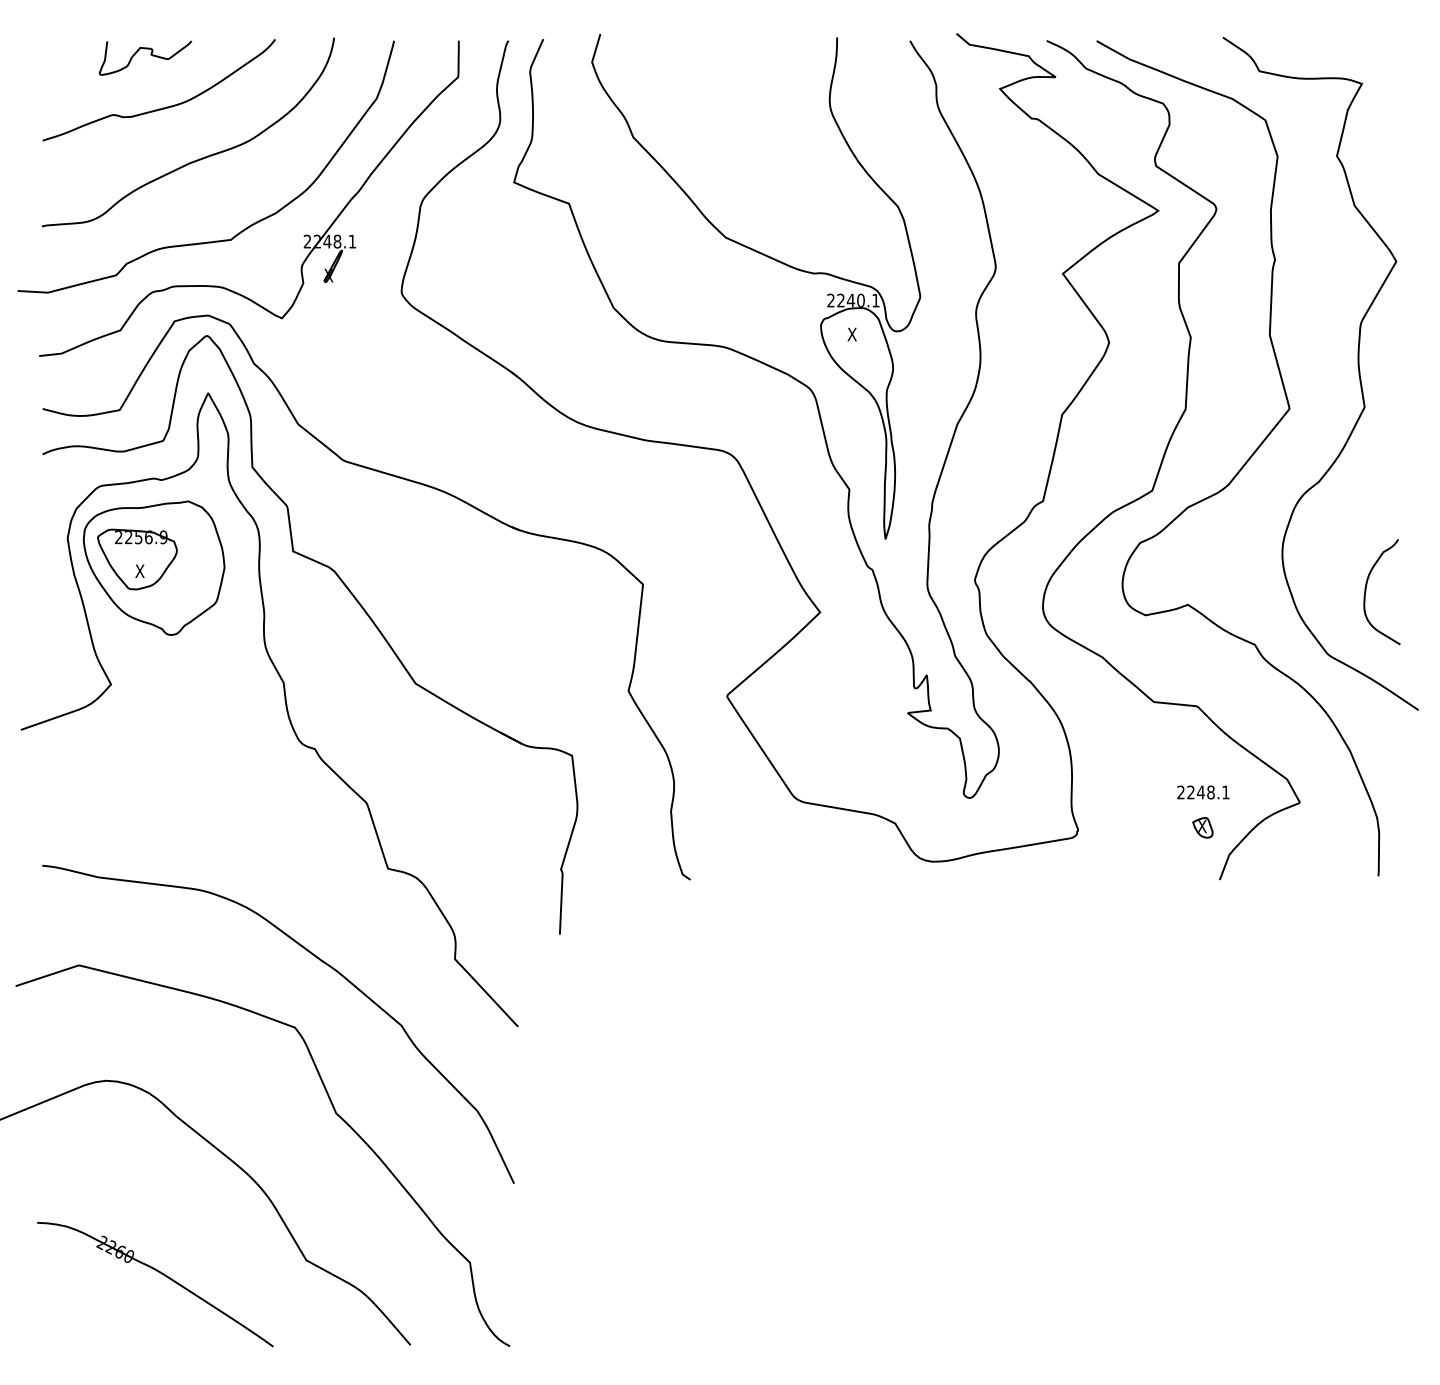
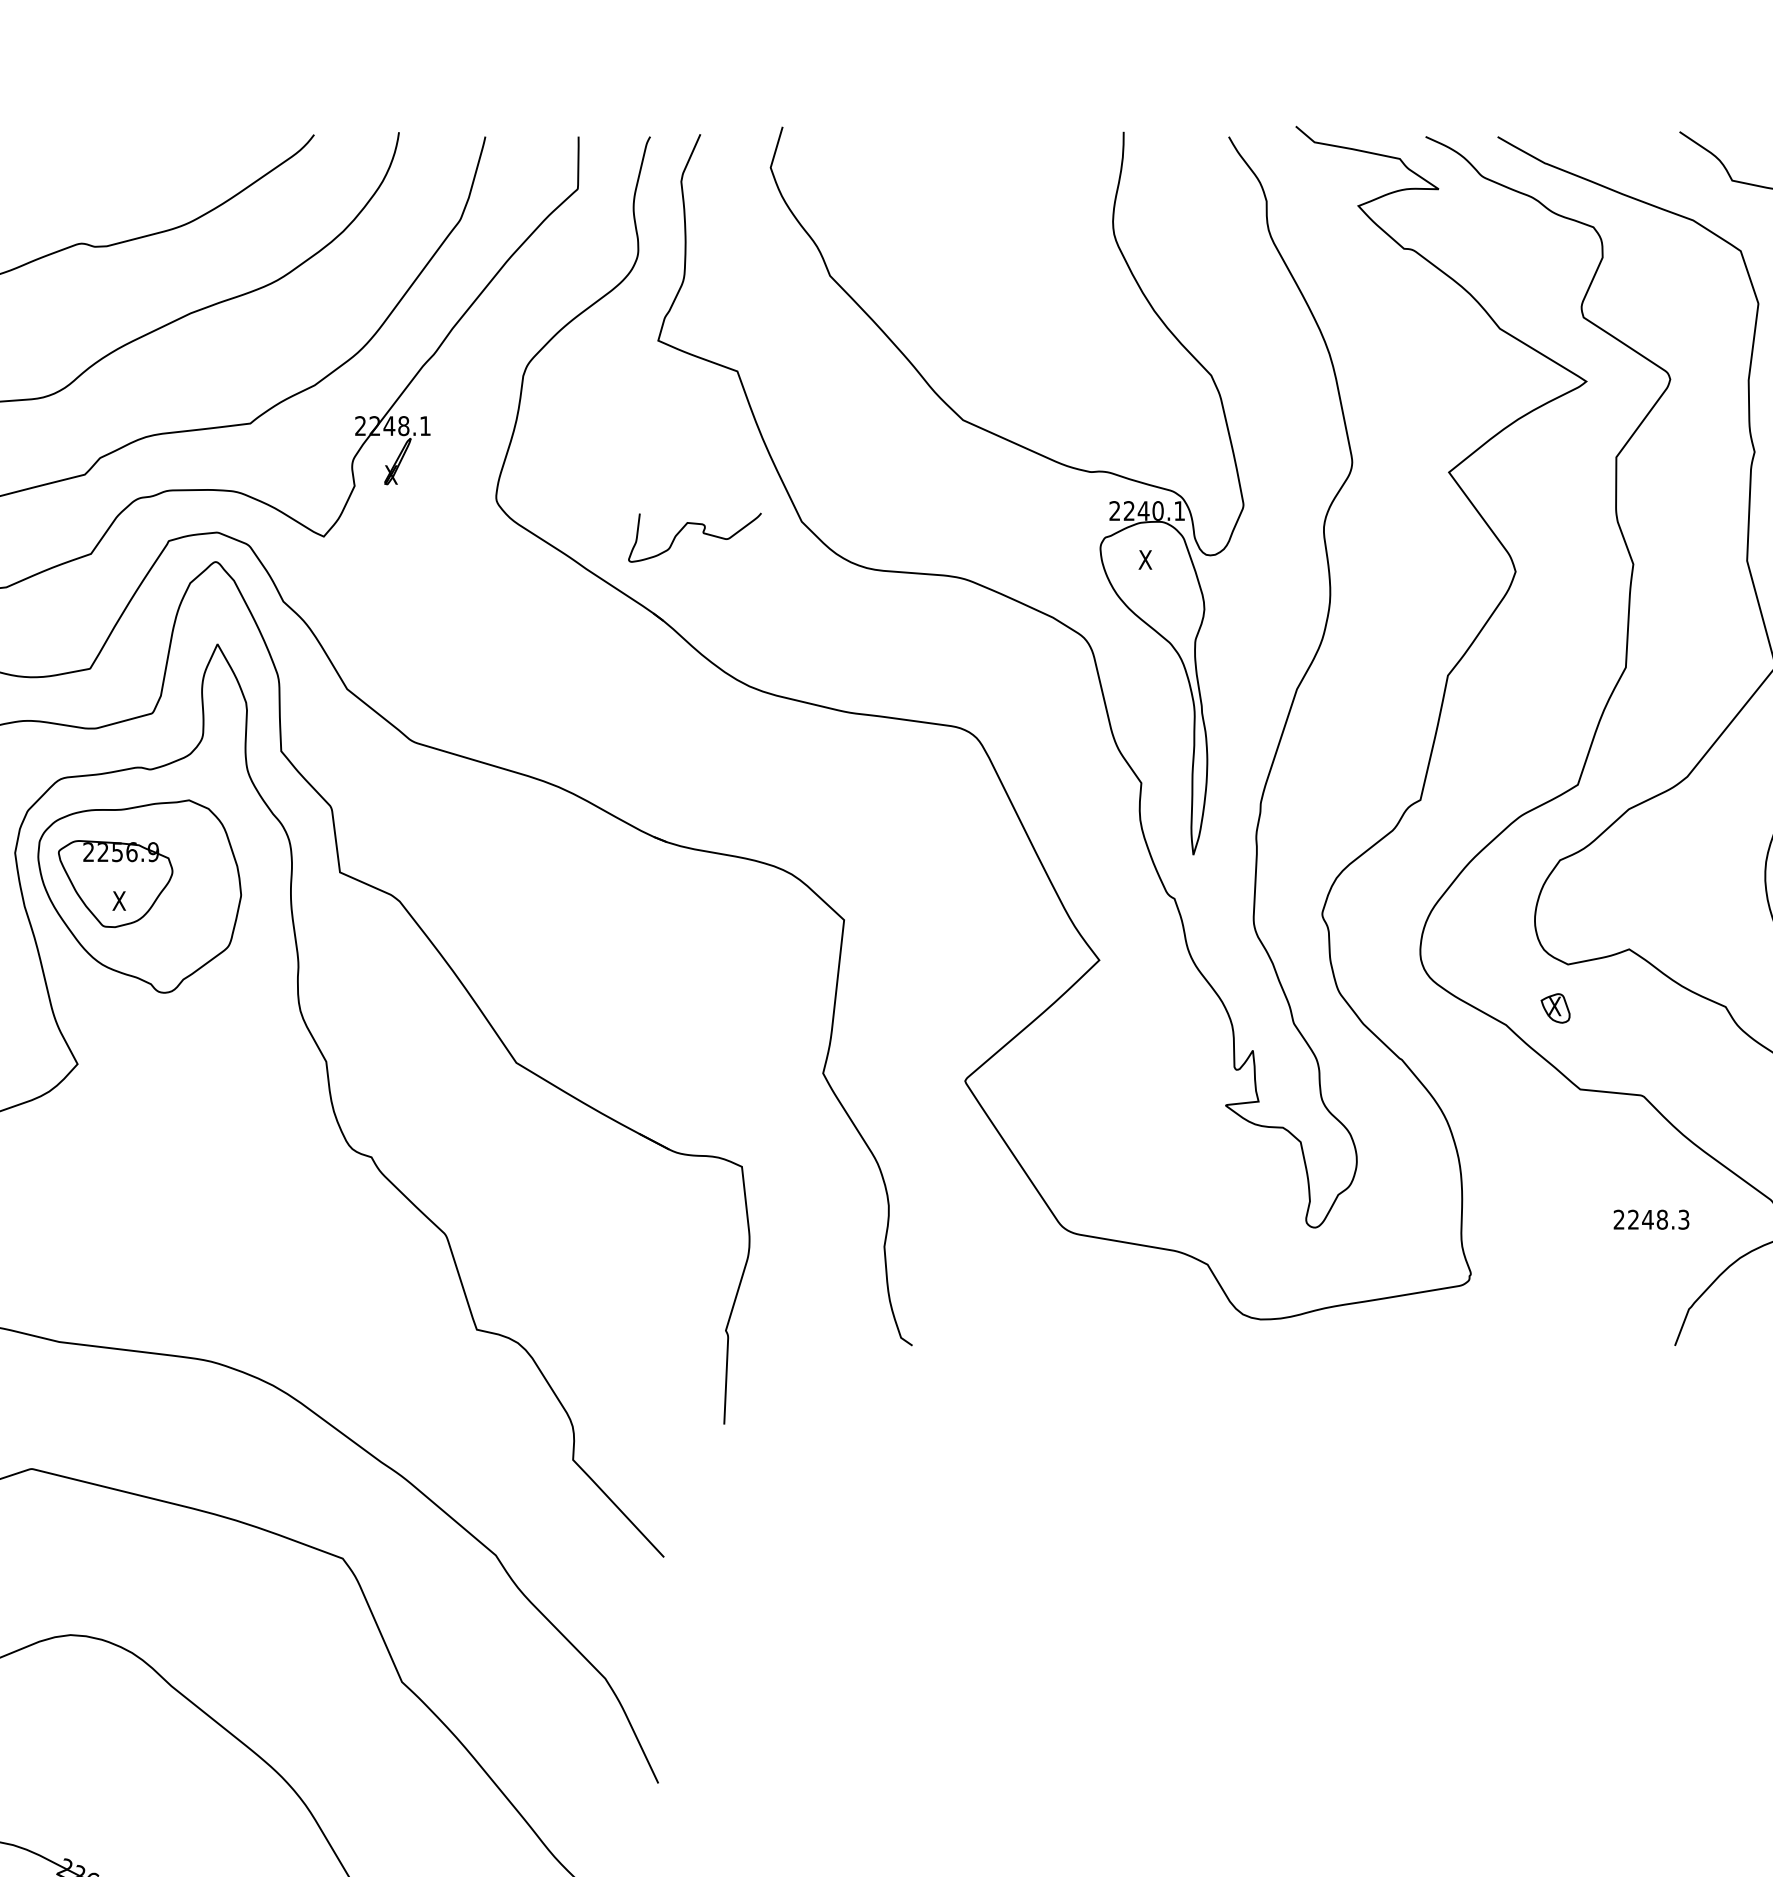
curve: (150, 55) -> (702, 533), moved
text: (1225, 792) -> (1683, 1219), 2248.1 -> 2248.3
part: (1202, 827) -> (1555, 1007), moved

